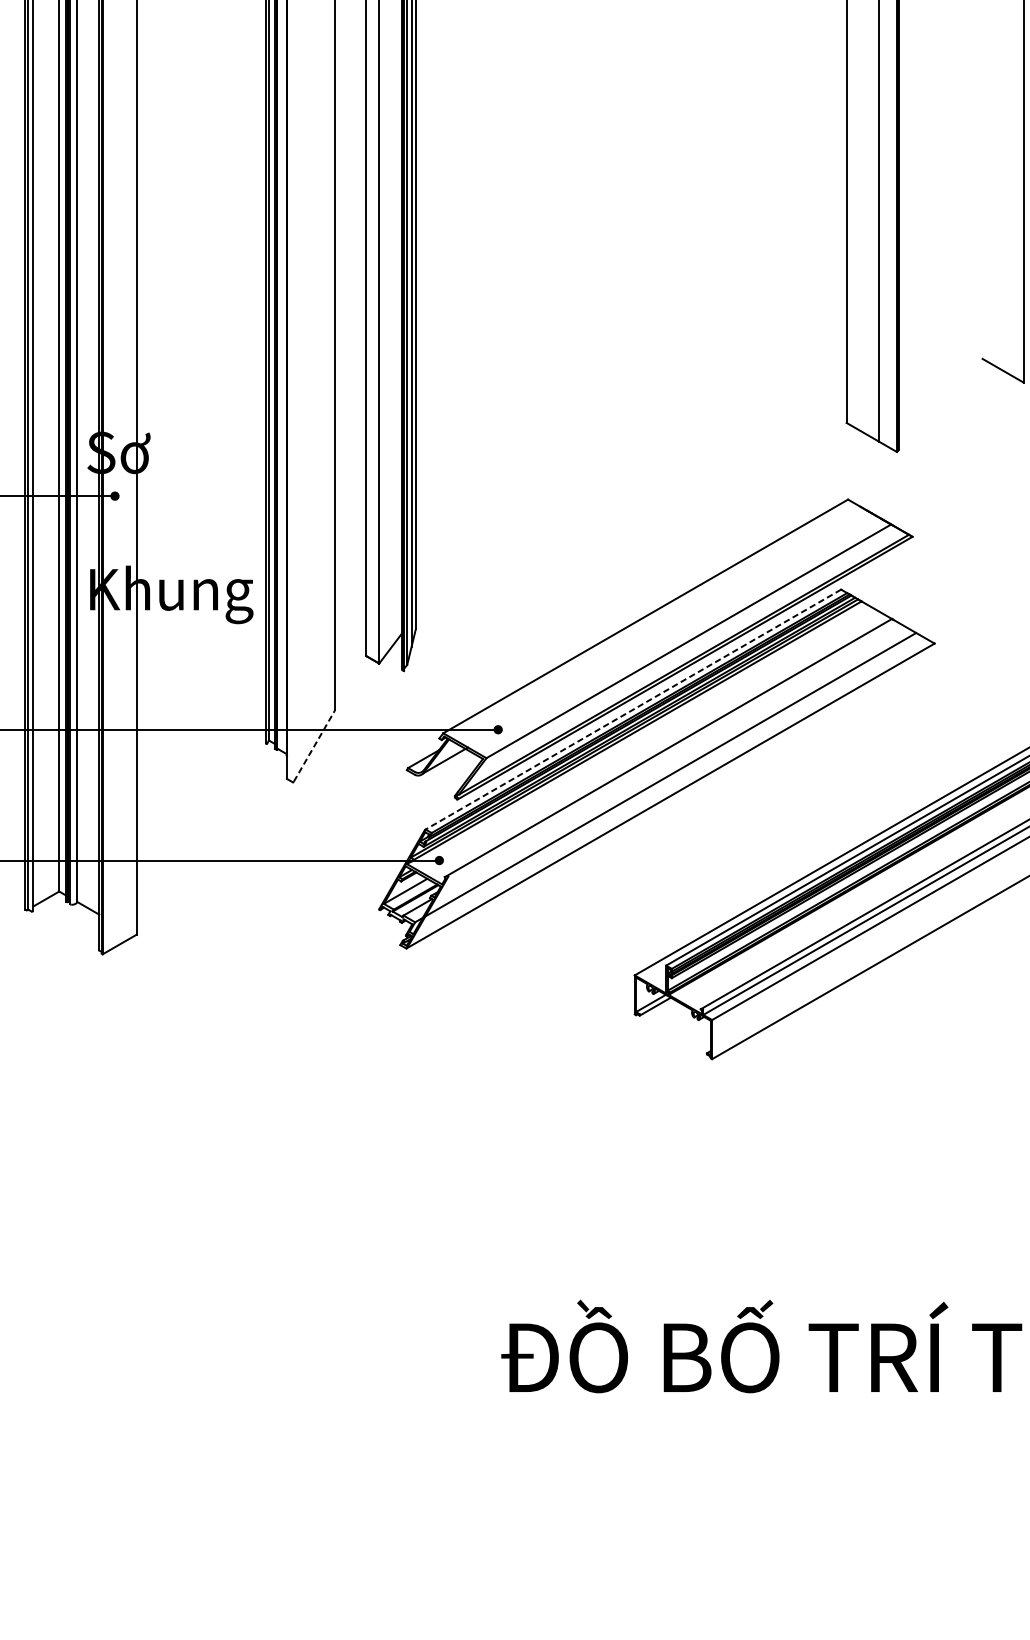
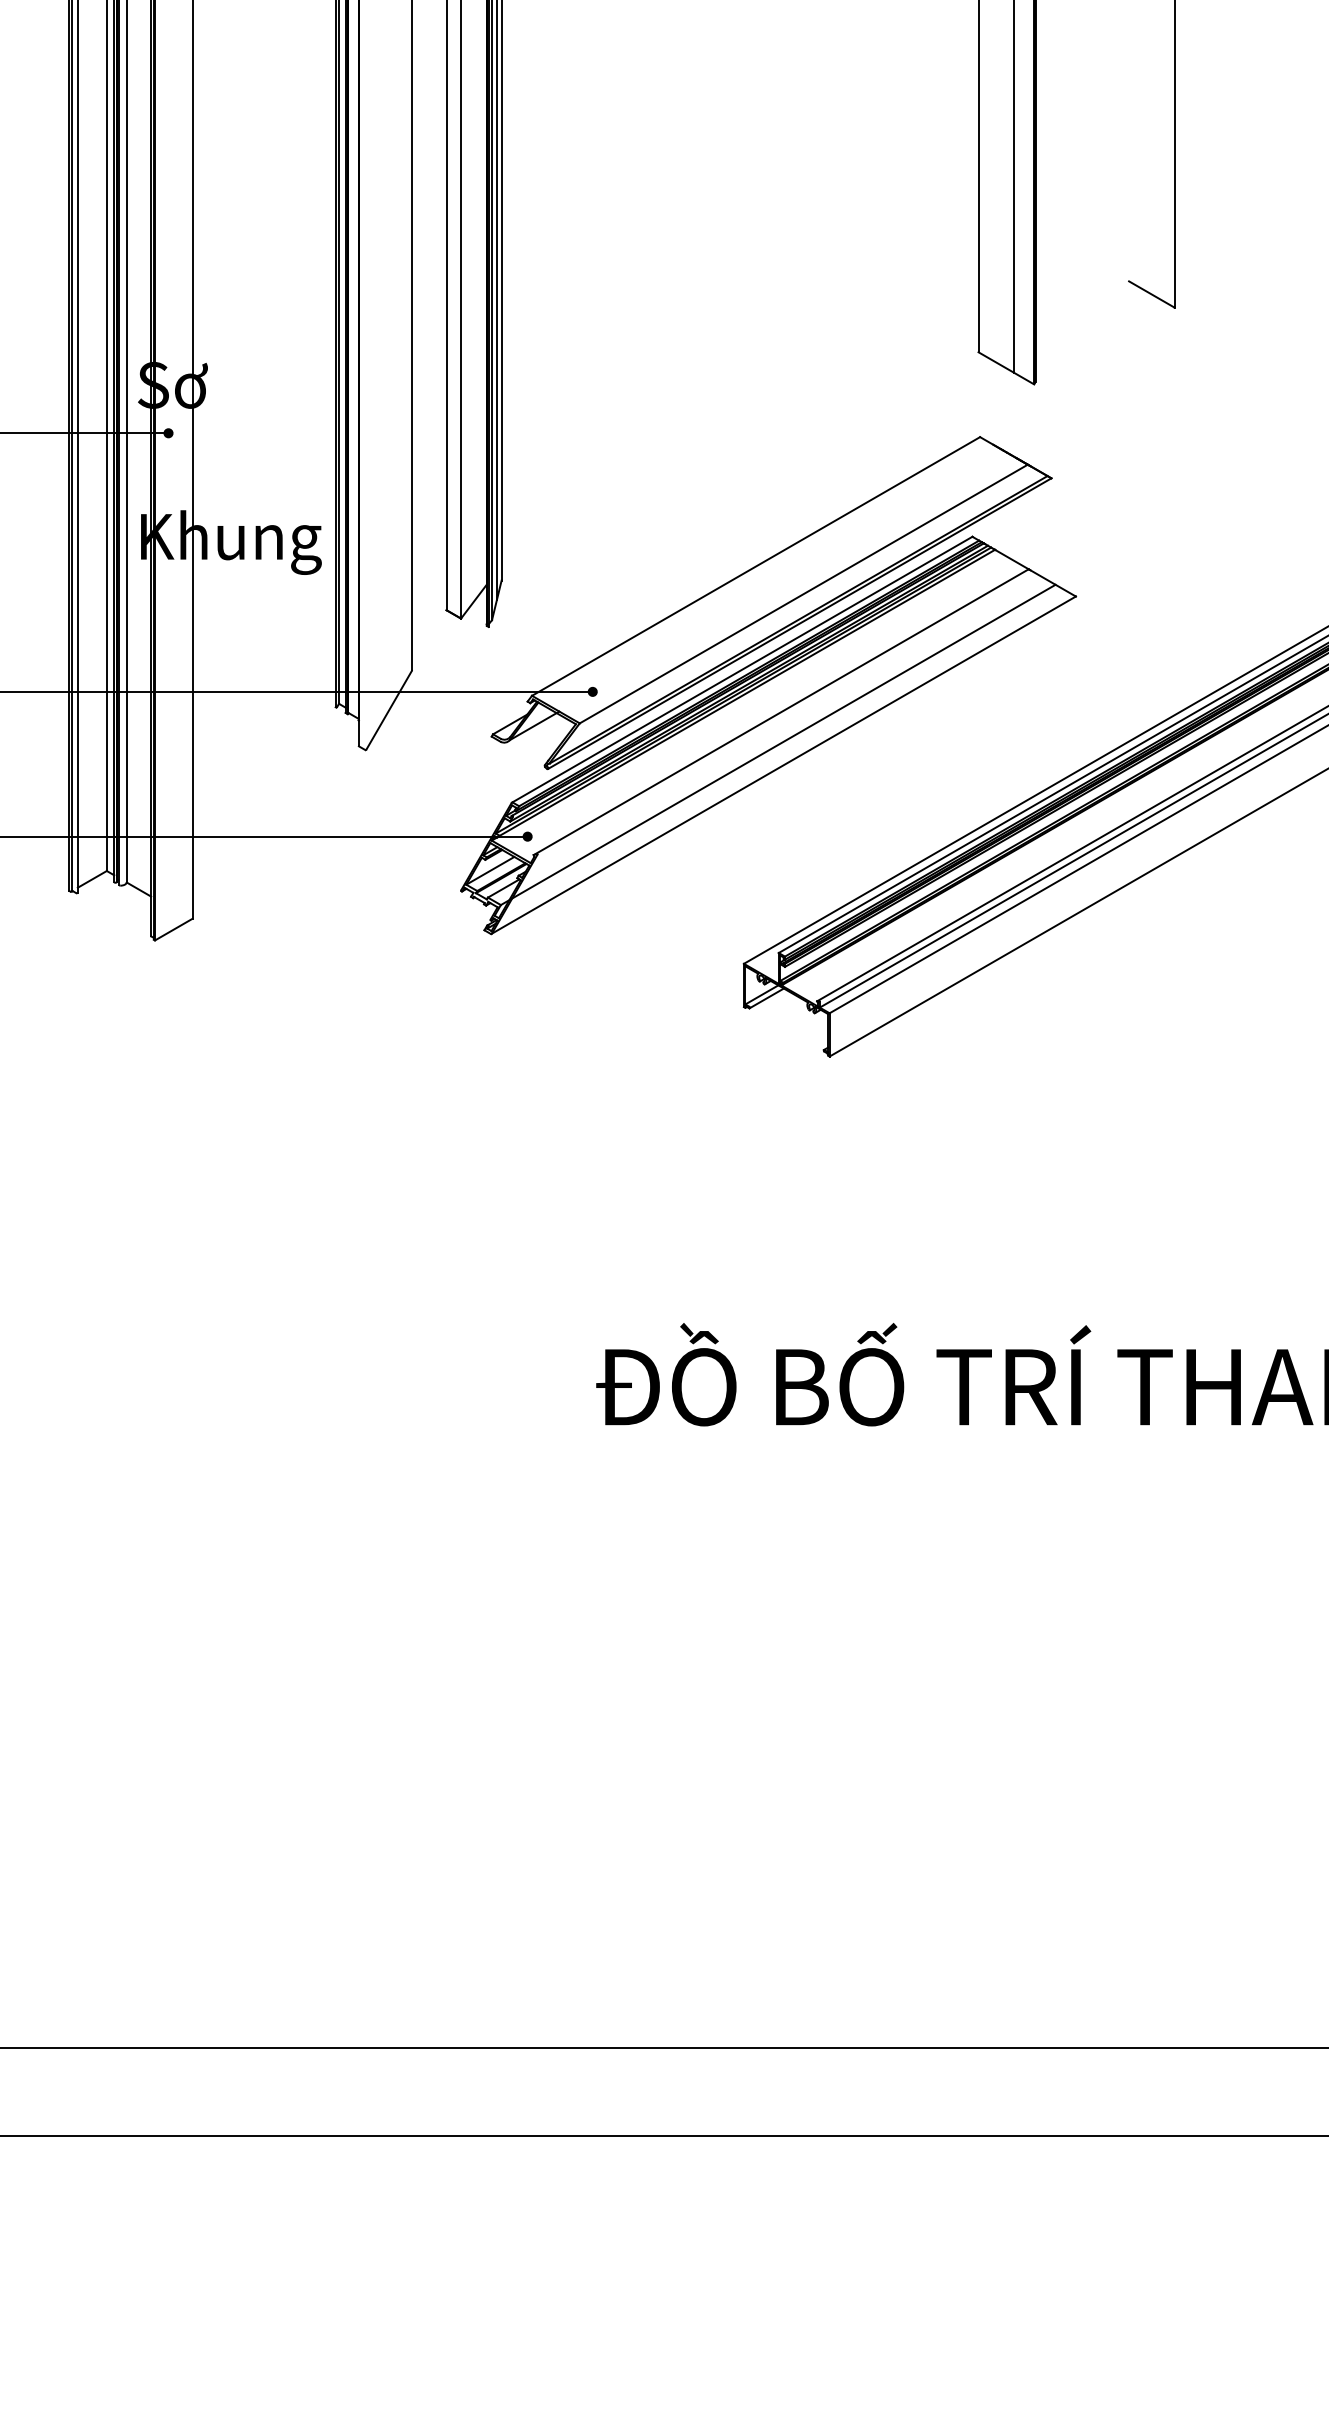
line: (633, 709) -> (742, 669), dashed -> solid
line: (314, 745) -> (389, 709), dashed -> solid

